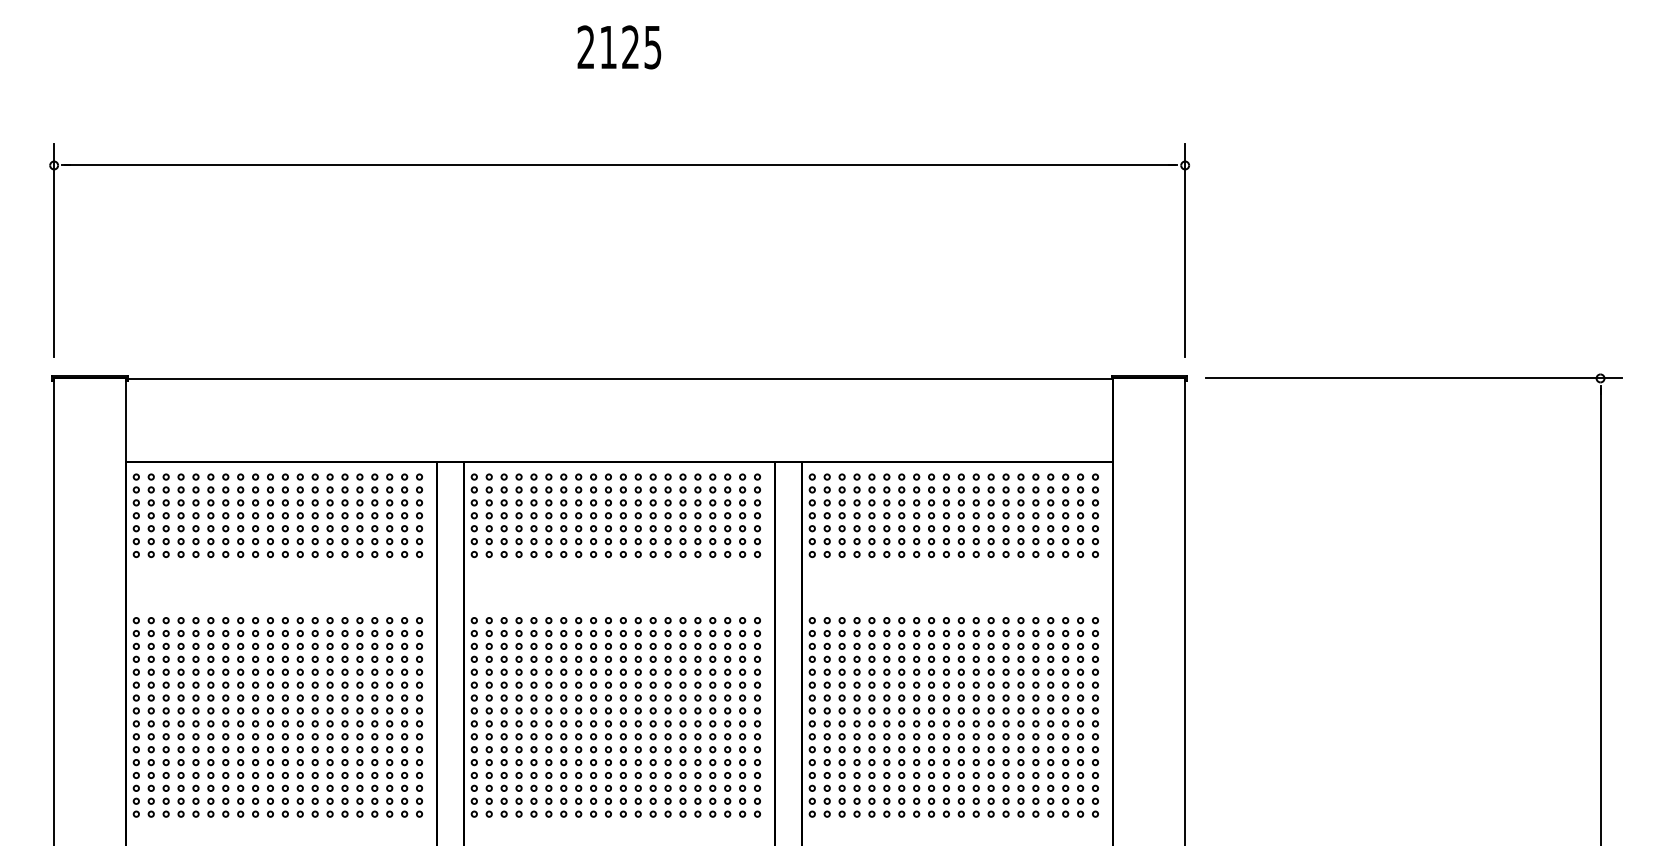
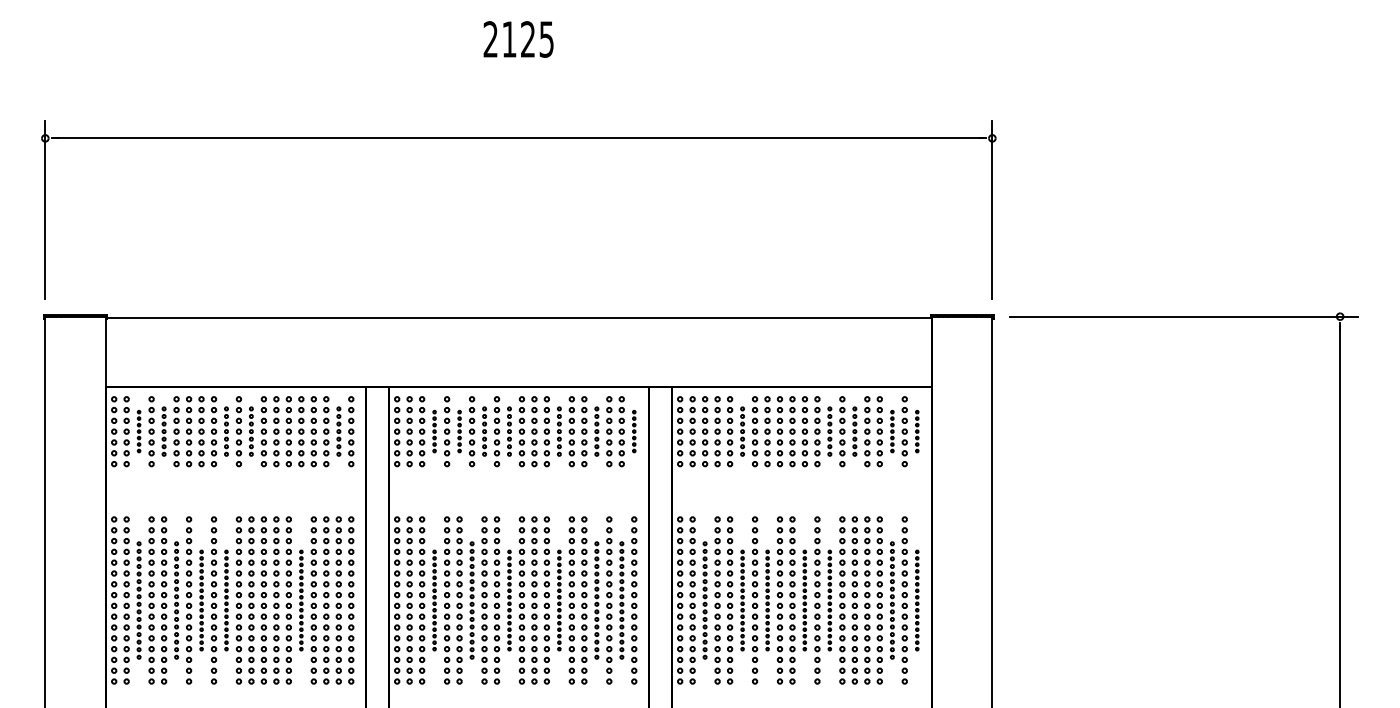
part: (165, 515) -> (138, 431), size x0.6
part: (195, 515) -> (163, 431), size x0.7
part: (270, 515) -> (226, 431), size x0.7
part: (299, 515) -> (250, 431), size x0.7
part: (404, 515) -> (338, 431), size x0.7
part: (518, 515) -> (434, 431), size x0.6
part: (548, 515) -> (459, 431), size x0.6
part: (578, 515) -> (484, 431), size x0.7
part: (608, 515) -> (509, 431), size x0.7
part: (667, 515) -> (558, 431), size x0.7
part: (712, 515) -> (596, 431), size x0.7
part: (757, 515) -> (634, 431), size x0.6
part: (886, 515) -> (742, 431), size x0.7
part: (990, 515) -> (829, 431), size x0.7
part: (1020, 515) -> (854, 431), size x0.7
part: (1065, 515) -> (892, 431), size x0.6
part: (1095, 515) -> (917, 431), size x0.6
part: (165, 717) -> (138, 600), size x0.7
part: (210, 717) -> (176, 600), size x0.7
part: (240, 717) -> (201, 600), size x0.6
part: (270, 717) -> (226, 600), size x0.6
part: (359, 717) -> (301, 600), size x0.6
part: (518, 717) -> (434, 600), size x0.6
part: (563, 717) -> (471, 600), size x0.7
part: (608, 717) -> (509, 600), size x0.6
part: (667, 717) -> (558, 600), size x0.6
part: (712, 717) -> (596, 600), size x0.7
part: (742, 717) -> (621, 600), size x0.7
part: (841, 717) -> (704, 600), size x0.7
part: (886, 717) -> (742, 600), size x0.6
part: (916, 717) -> (767, 600), size x0.6
part: (960, 717) -> (804, 600), size x0.6
part: (990, 717) -> (829, 600), size x0.6
part: (1065, 717) -> (892, 600), size x0.7
part: (1095, 717) -> (917, 600), size x0.6

